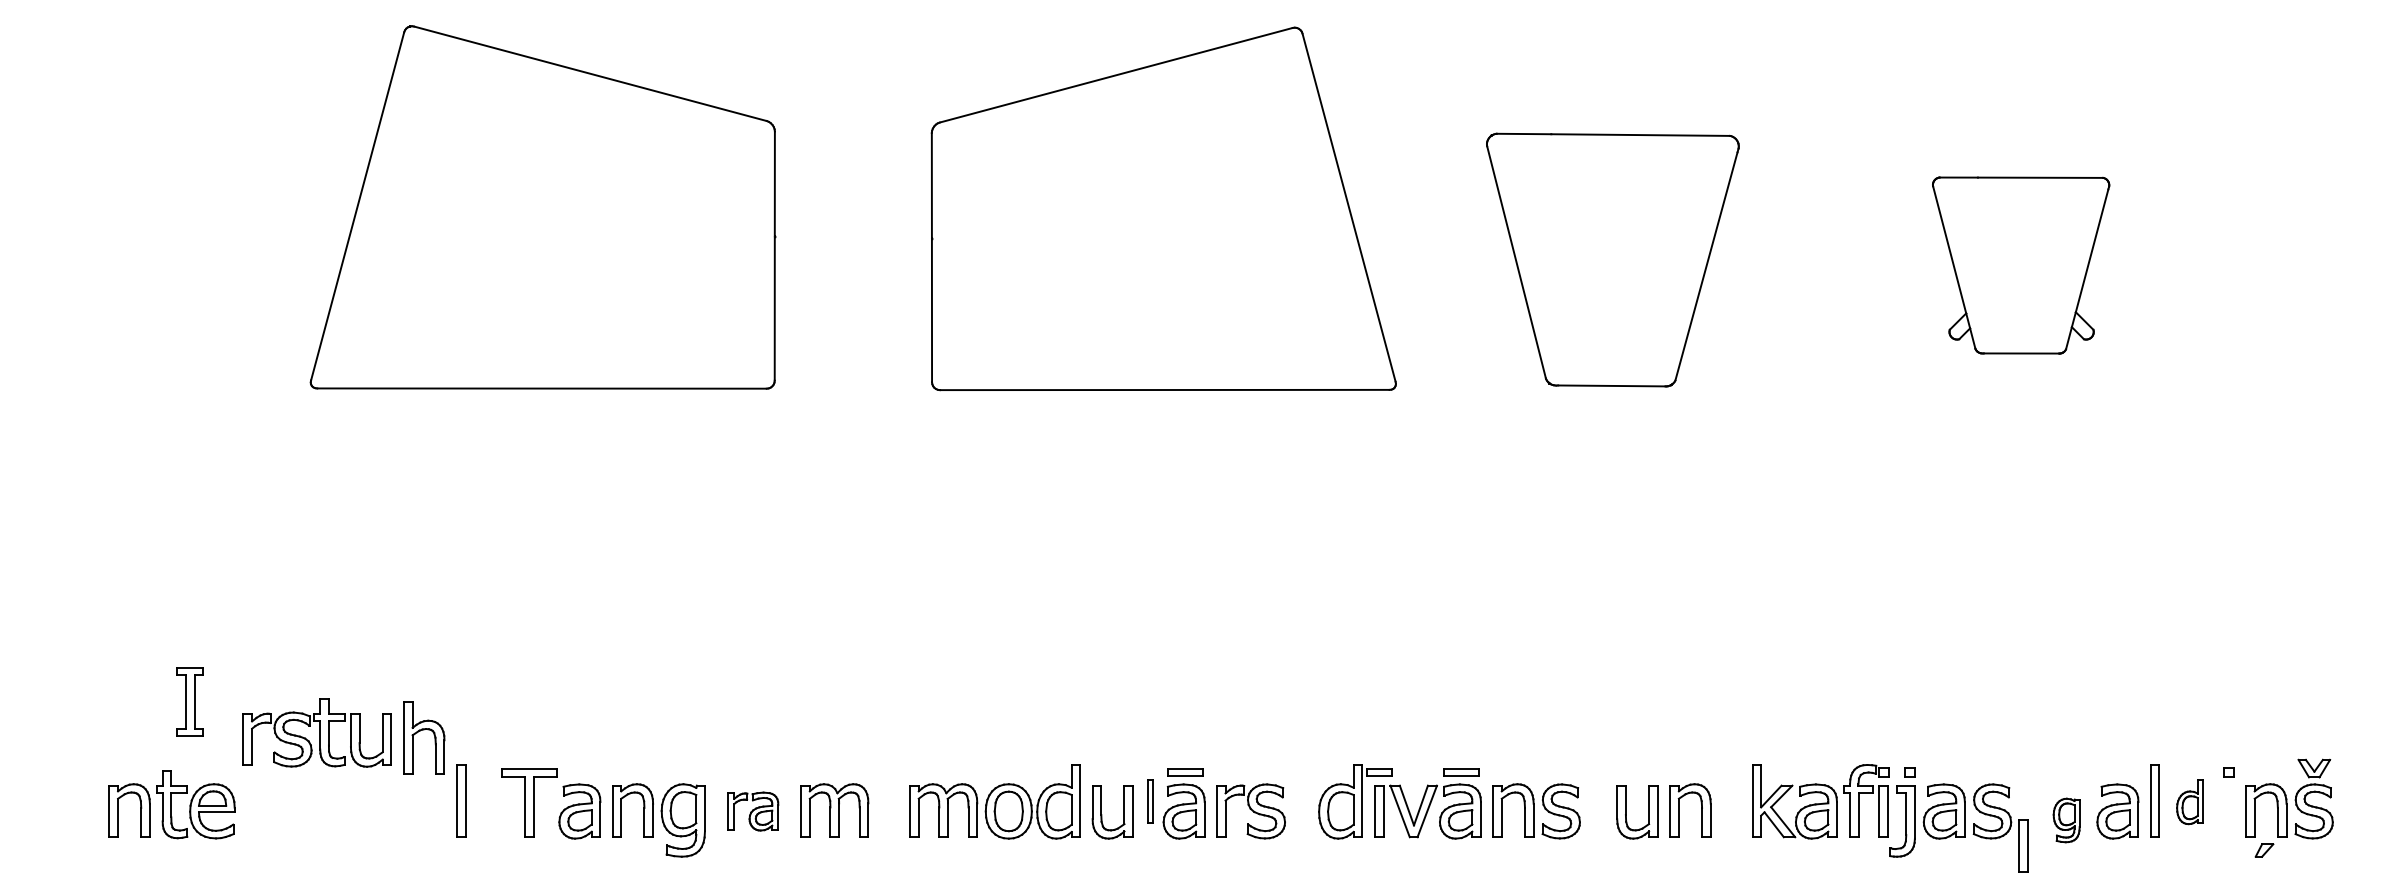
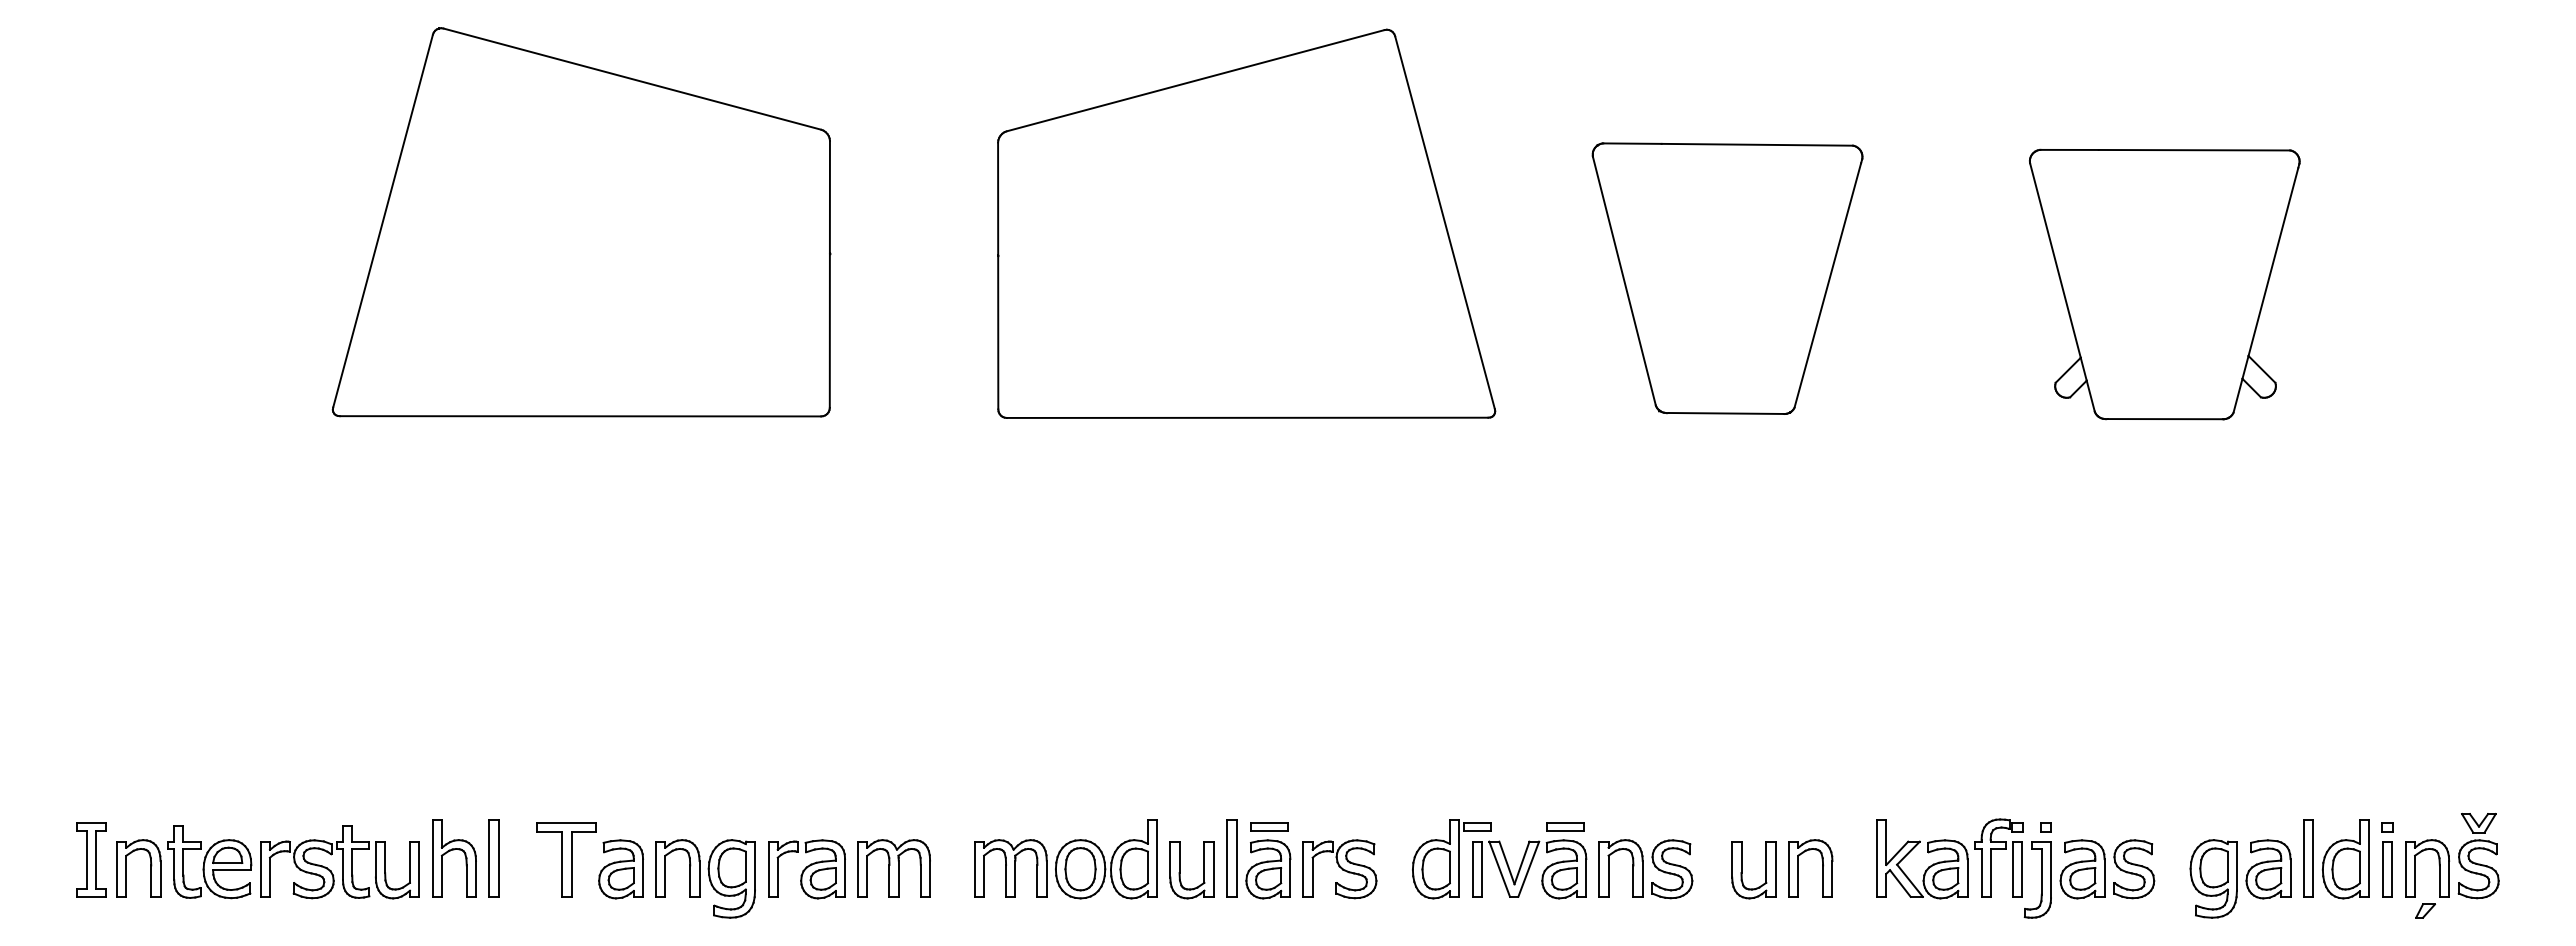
part: (2020, 265) -> (2164, 284), size x1.43
part: (190, 701) -> (91, 859), moved
part: (424, 730) -> (454, 850), moved
part: (316, 733) -> (339, 862), moved
part: (1149, 801) -> (1231, 858), size x1.67
part: (2189, 802) -> (2345, 859), size x1.67
part: (752, 811) -> (806, 869), size x1.43
part: (2066, 820) -> (2213, 878), size x1.67
part: (2023, 846) -> (2387, 869), moved

